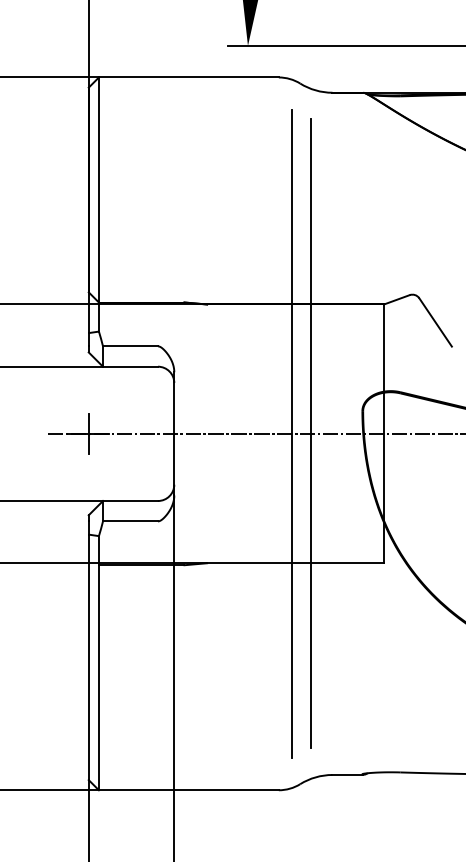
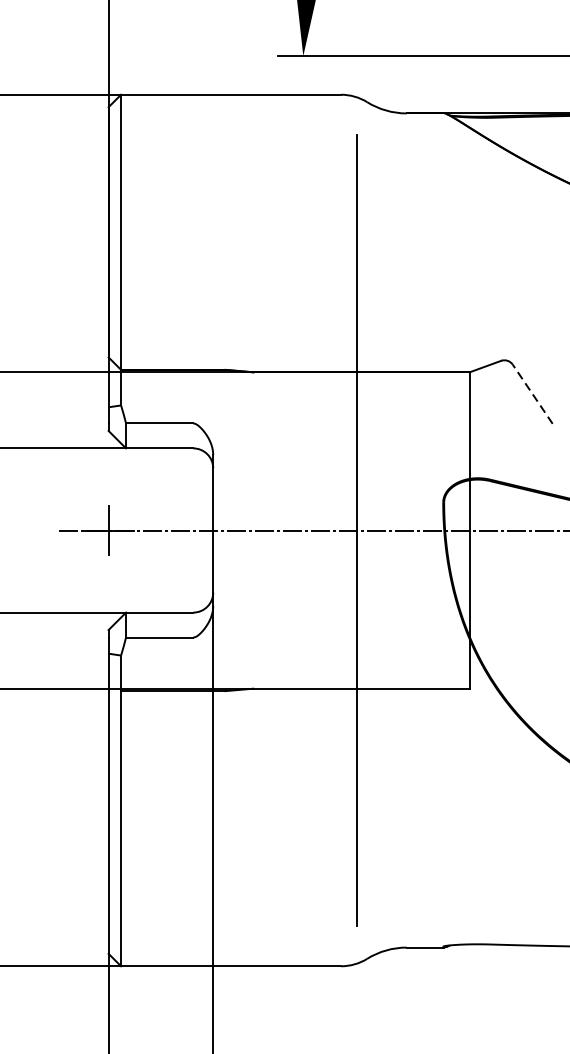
line: (435, 322) -> (532, 394), solid -> dashed
line: (310, 433) -> (379, 530), removed

